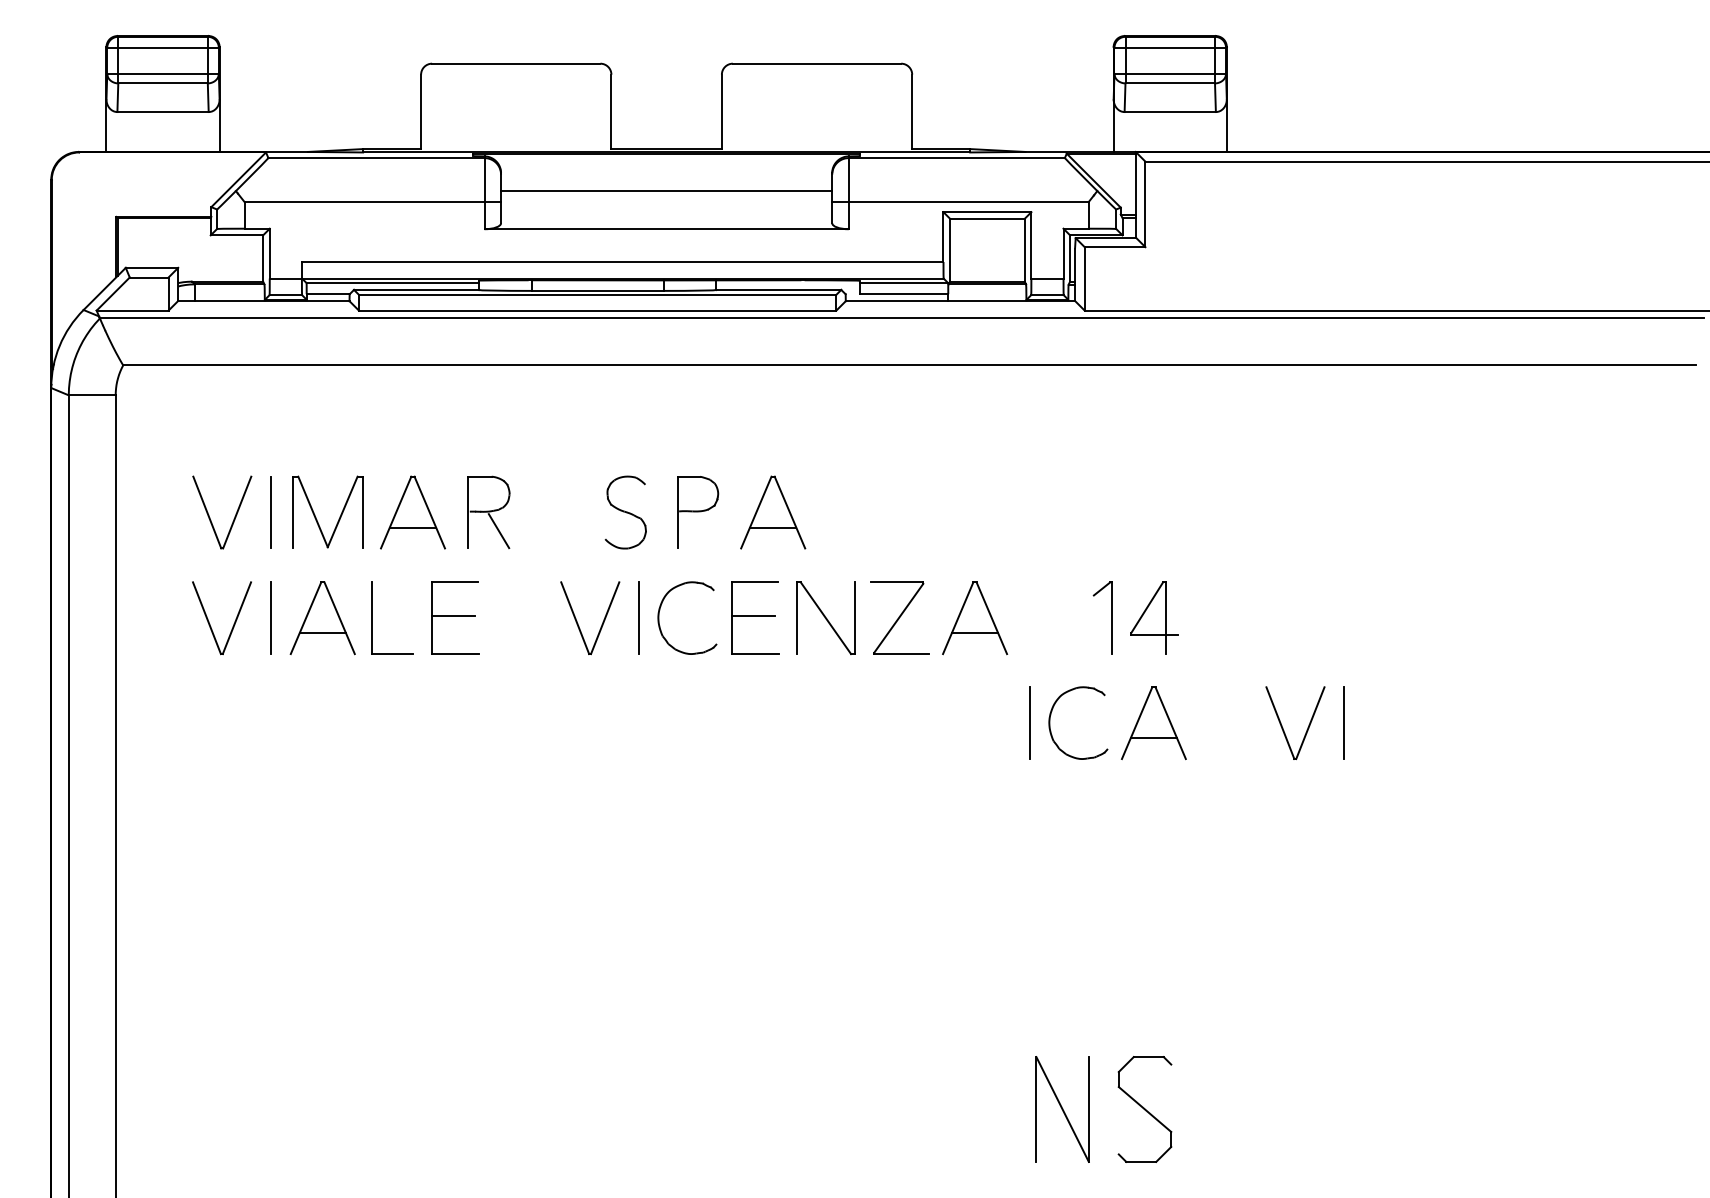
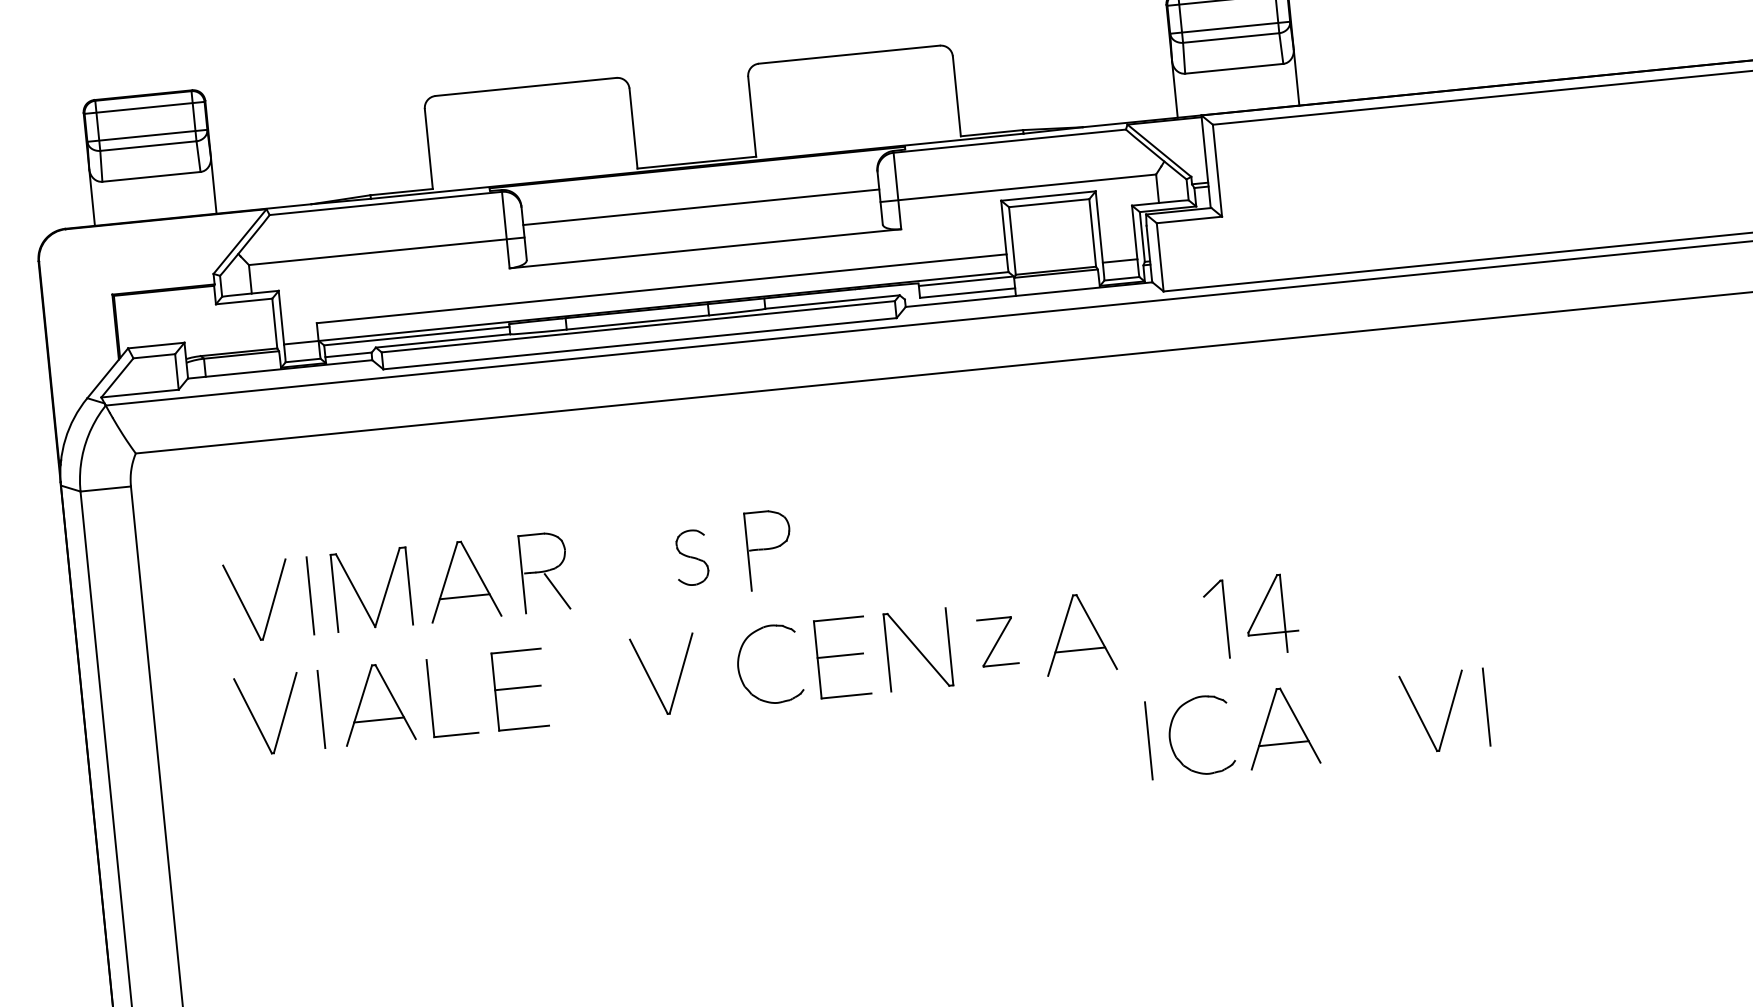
part: (625, 512) -> (691, 557), size x0.7
part: (773, 512) -> (850, 541), removed
part: (899, 617) -> (997, 641), size x0.6
line: (638, 618) -> (716, 670), removed

